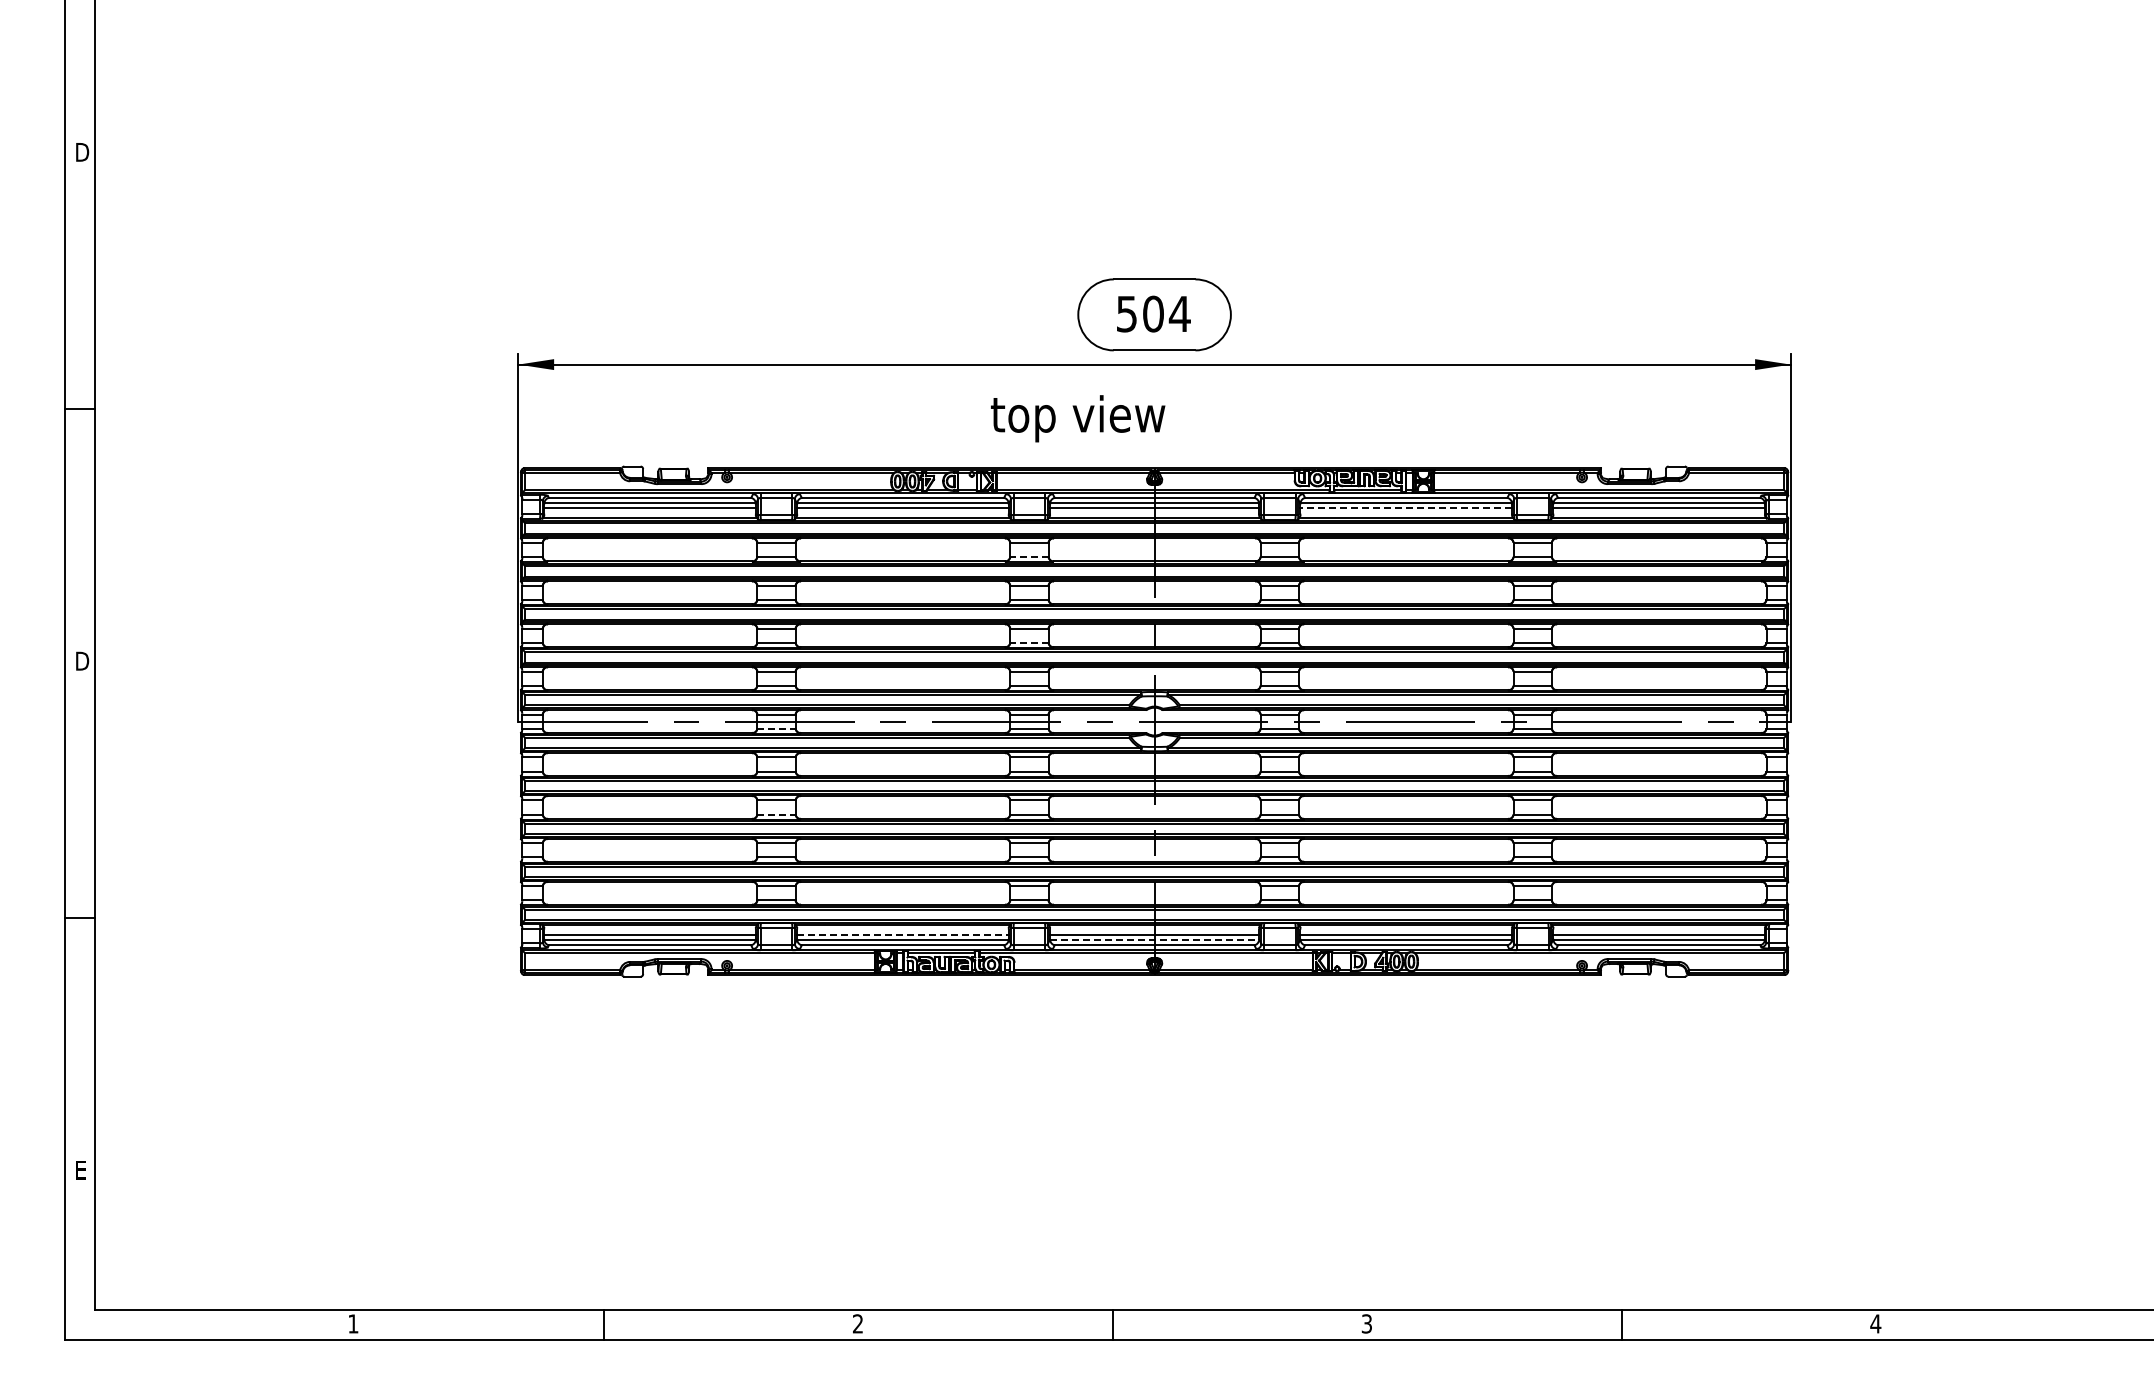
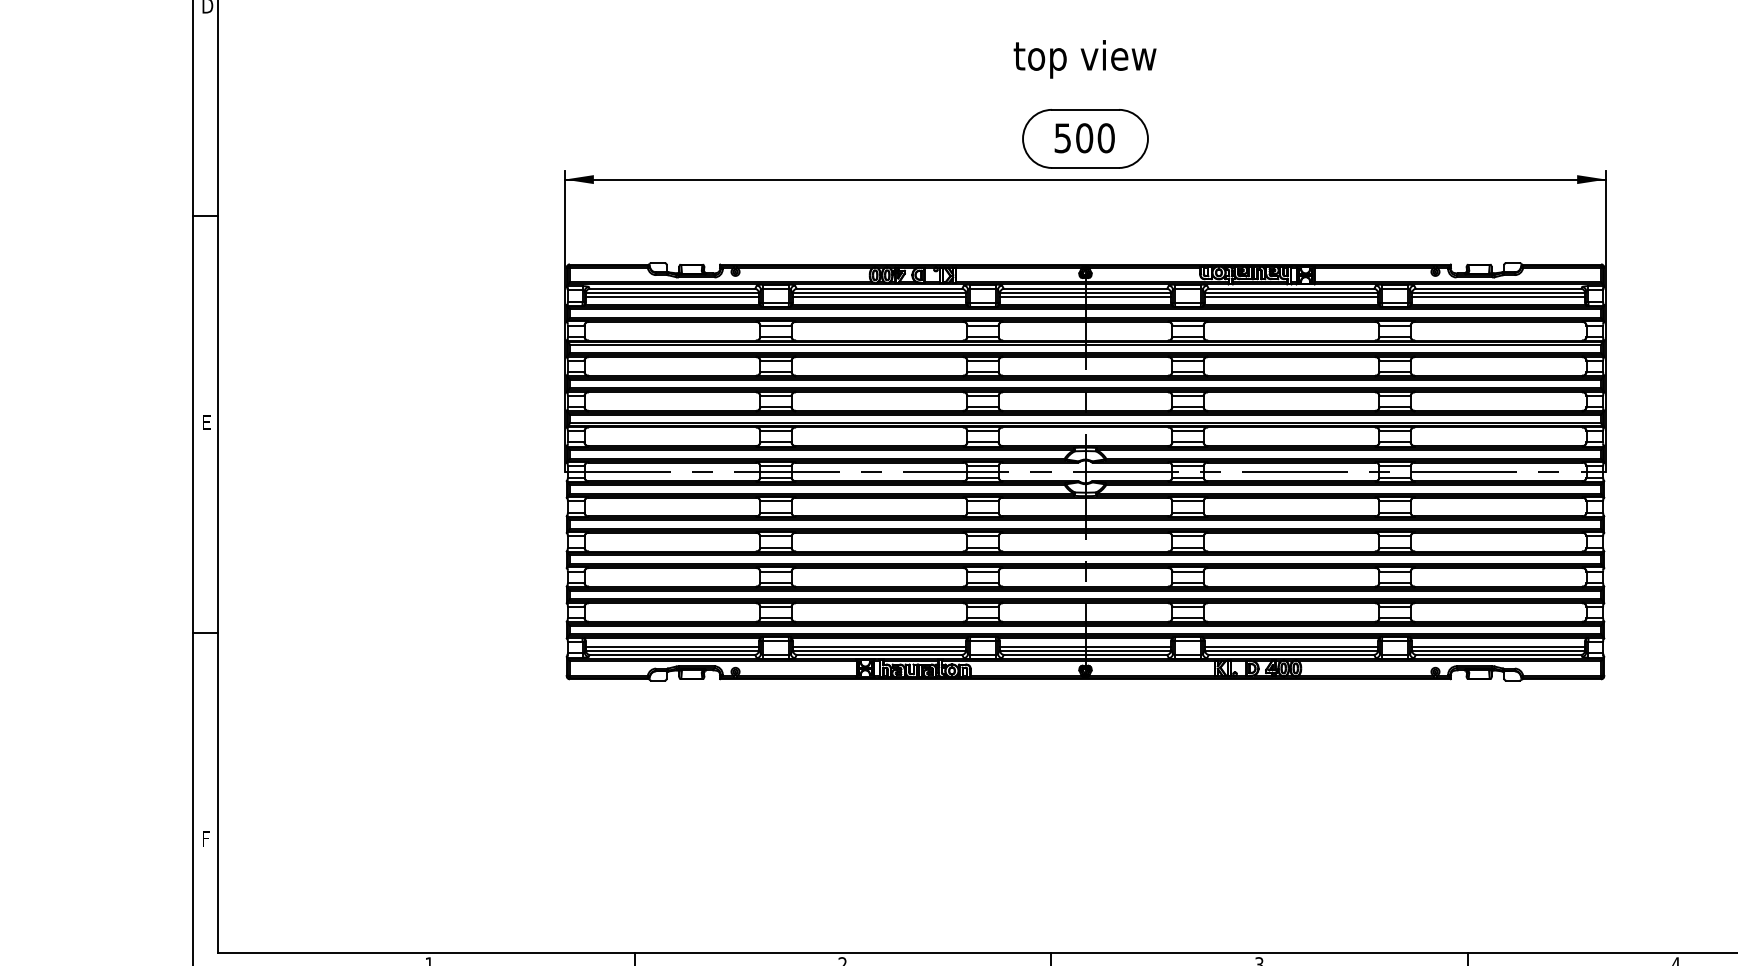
text: (1179, 313) -> (1105, 137), 504 -> 500
text: (1078, 418) -> (1085, 59), moved
line: (1406, 507) -> (1291, 296), dashed -> solid
line: (1028, 556) -> (982, 336), dashed -> solid
line: (1028, 642) -> (982, 407), dashed -> solid
text: (82, 660) -> (207, 421), D -> E
line: (776, 728) -> (775, 477), dashed -> solid
line: (776, 814) -> (775, 547), dashed -> solid
line: (902, 935) -> (879, 646), dashed -> solid
line: (1155, 940) -> (1086, 651), dashed -> solid
text: (81, 1170) -> (206, 839), E -> F

